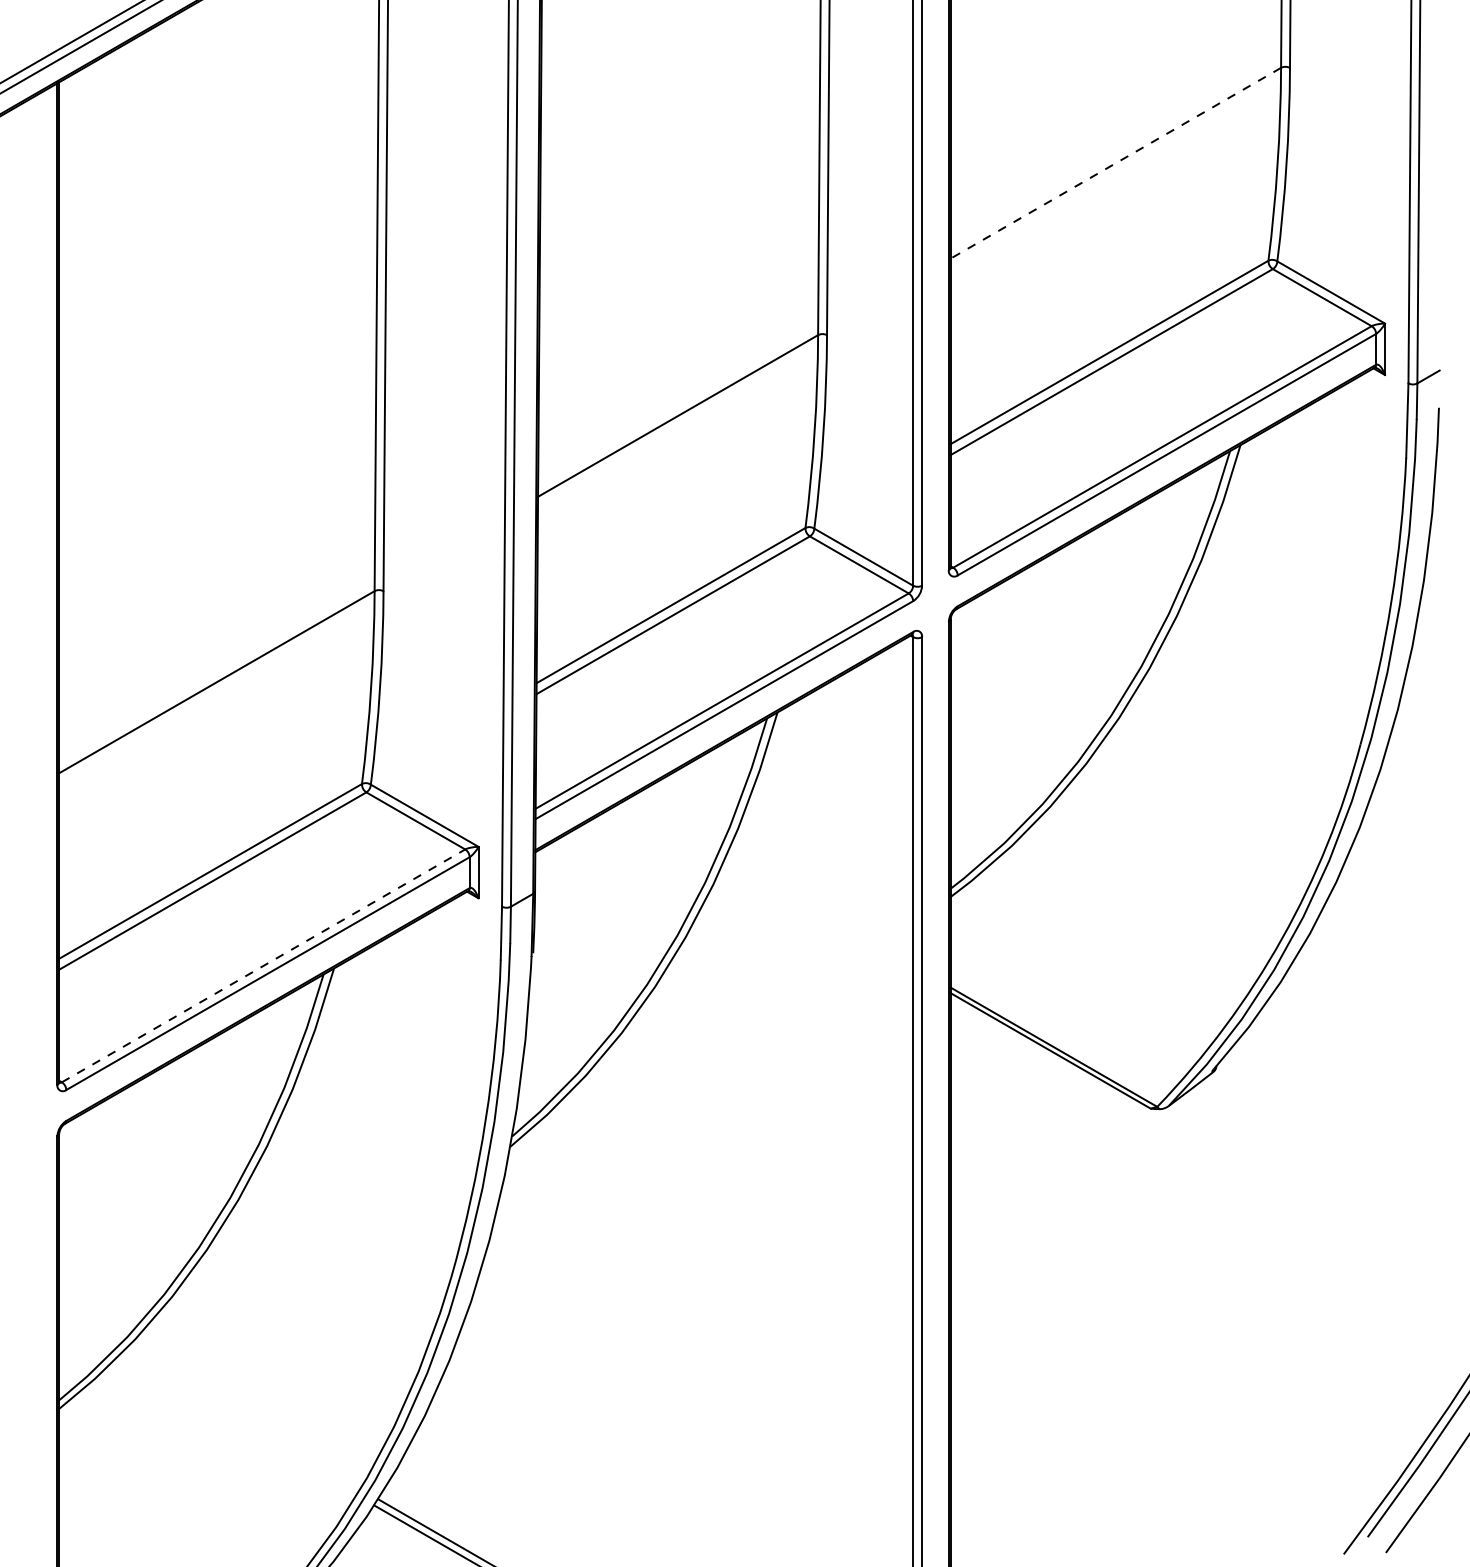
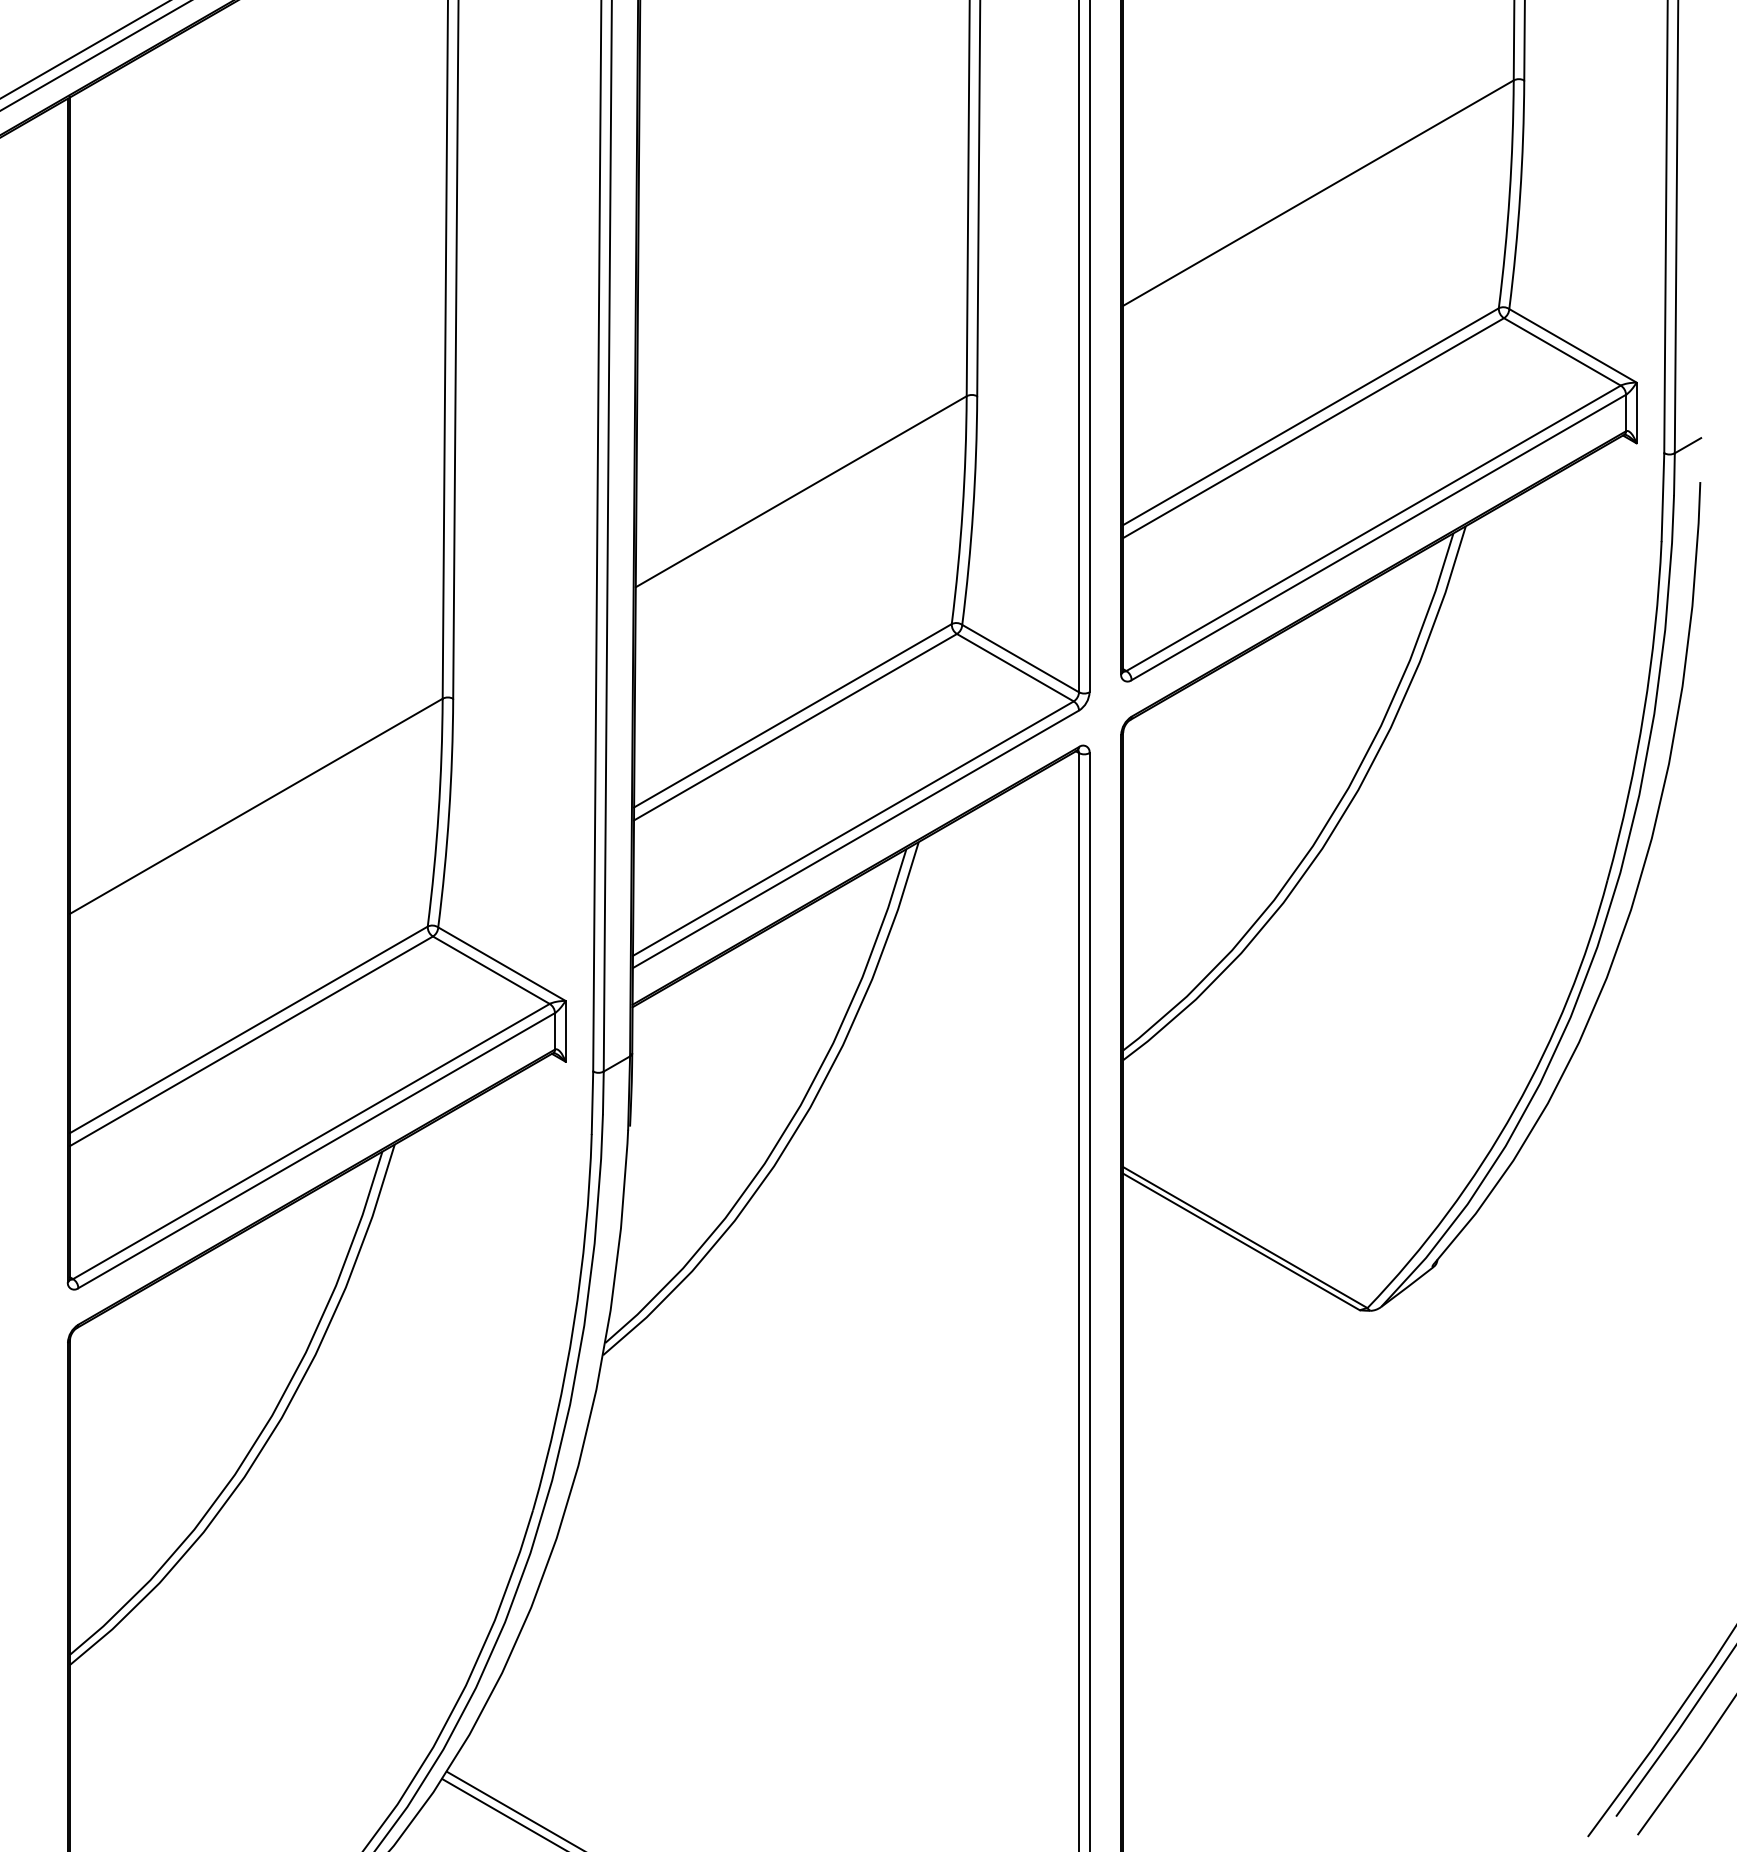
line: (1115, 163) -> (1318, 193), dashed -> solid
line: (263, 965) -> (311, 1141), dashed -> solid

